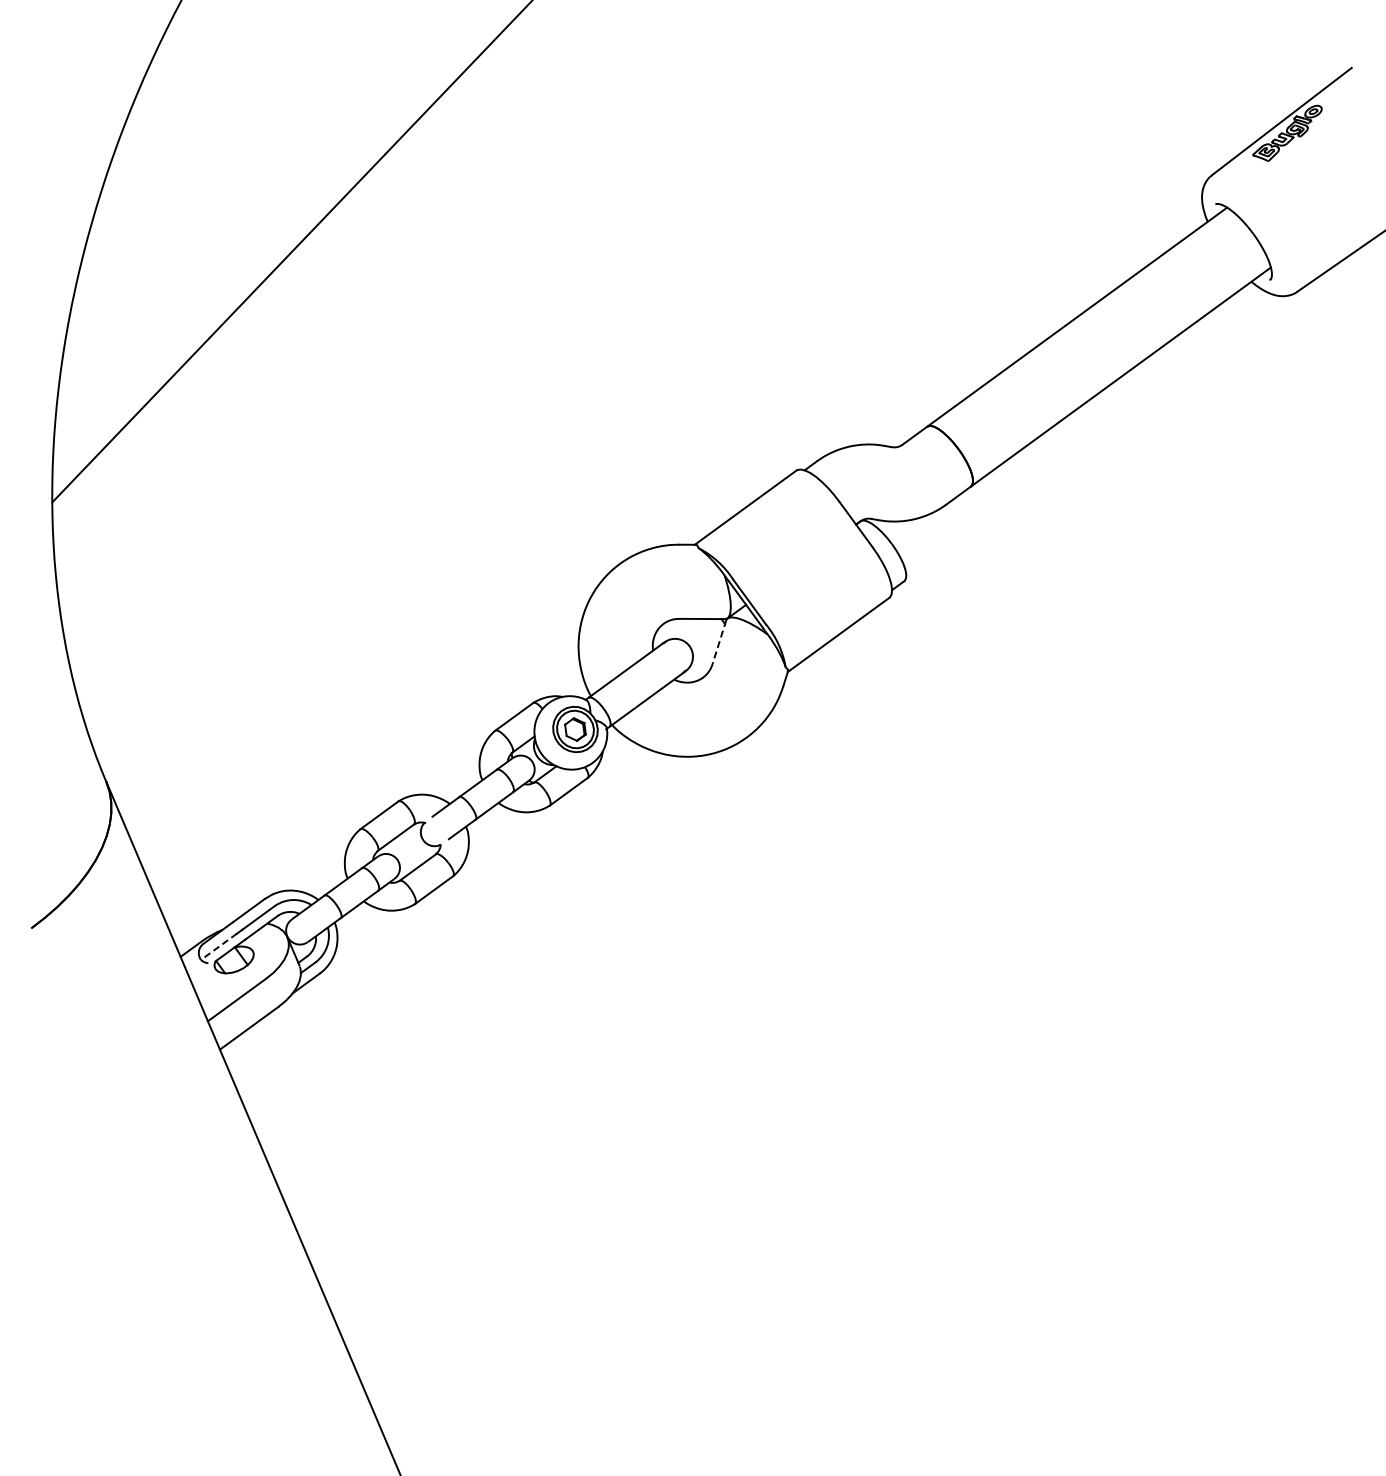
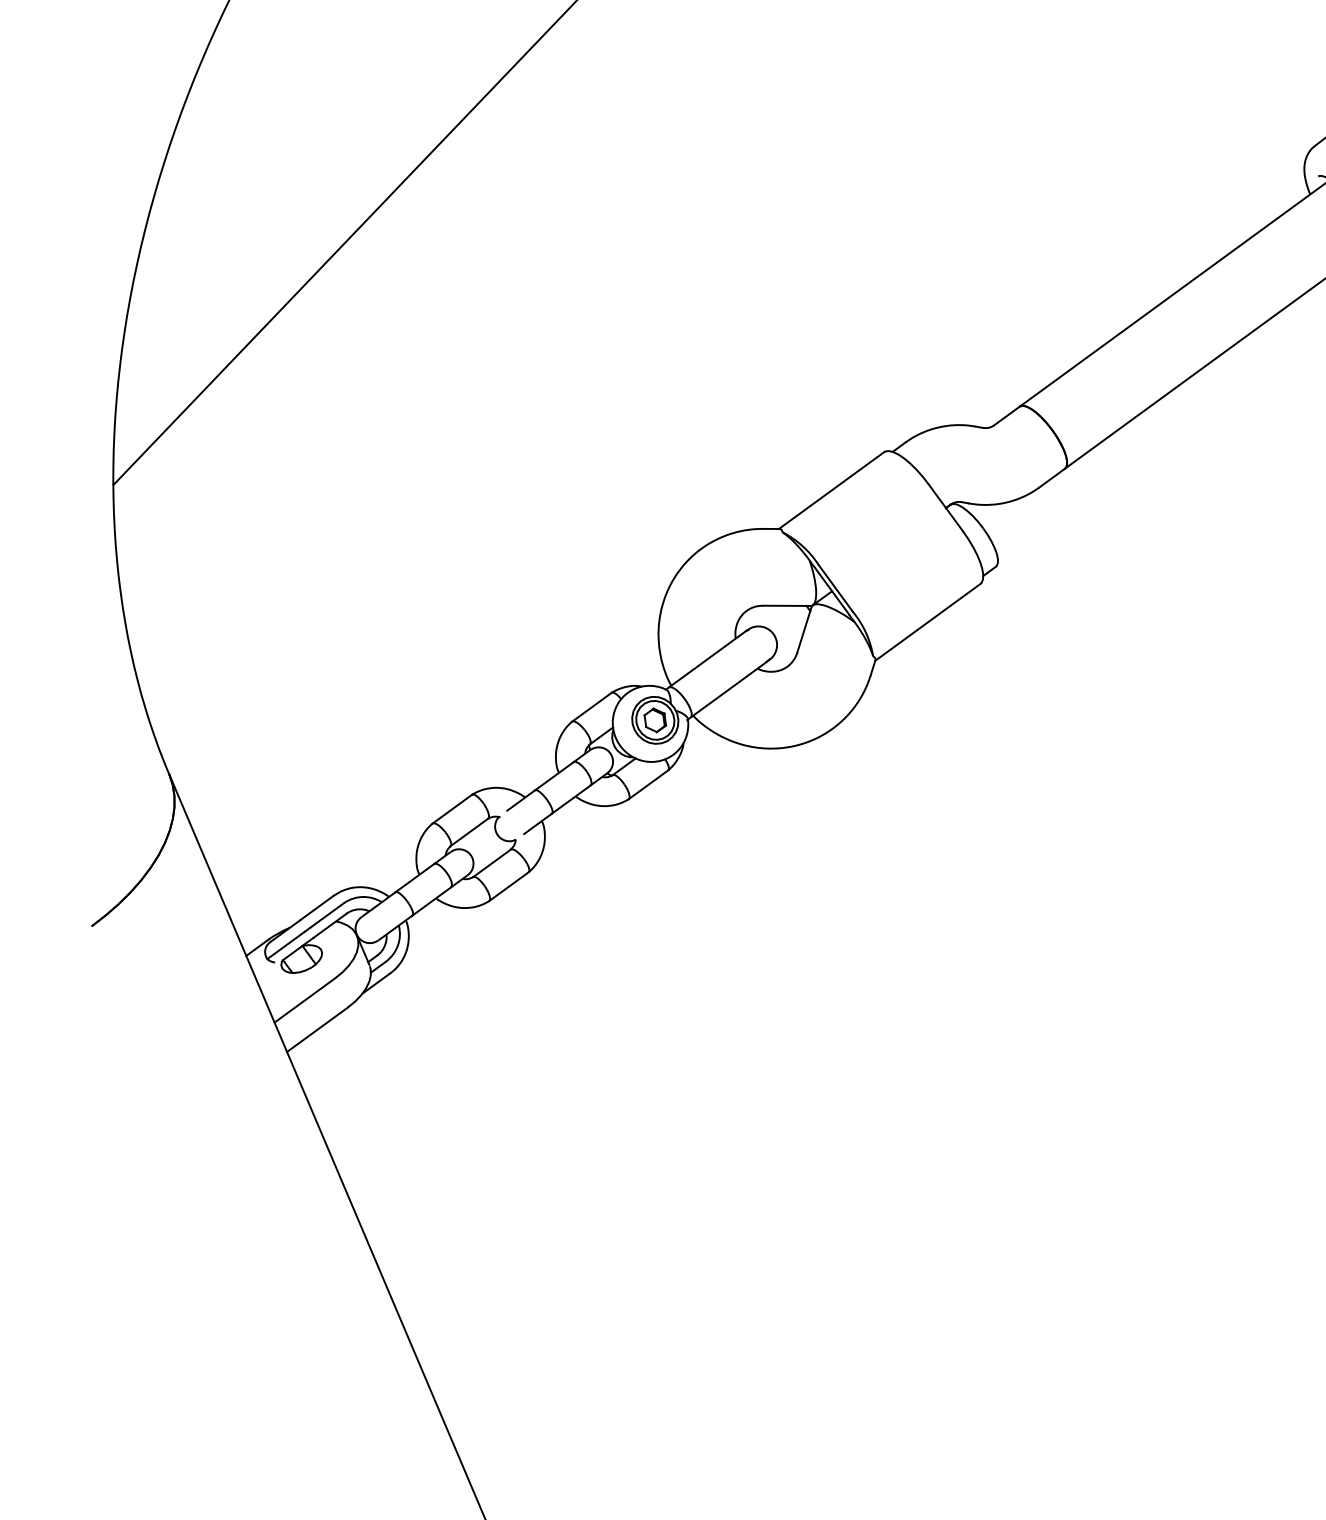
line: (719, 642) -> (804, 630), dashed -> solid
line: (218, 947) -> (285, 946), dashed -> solid

